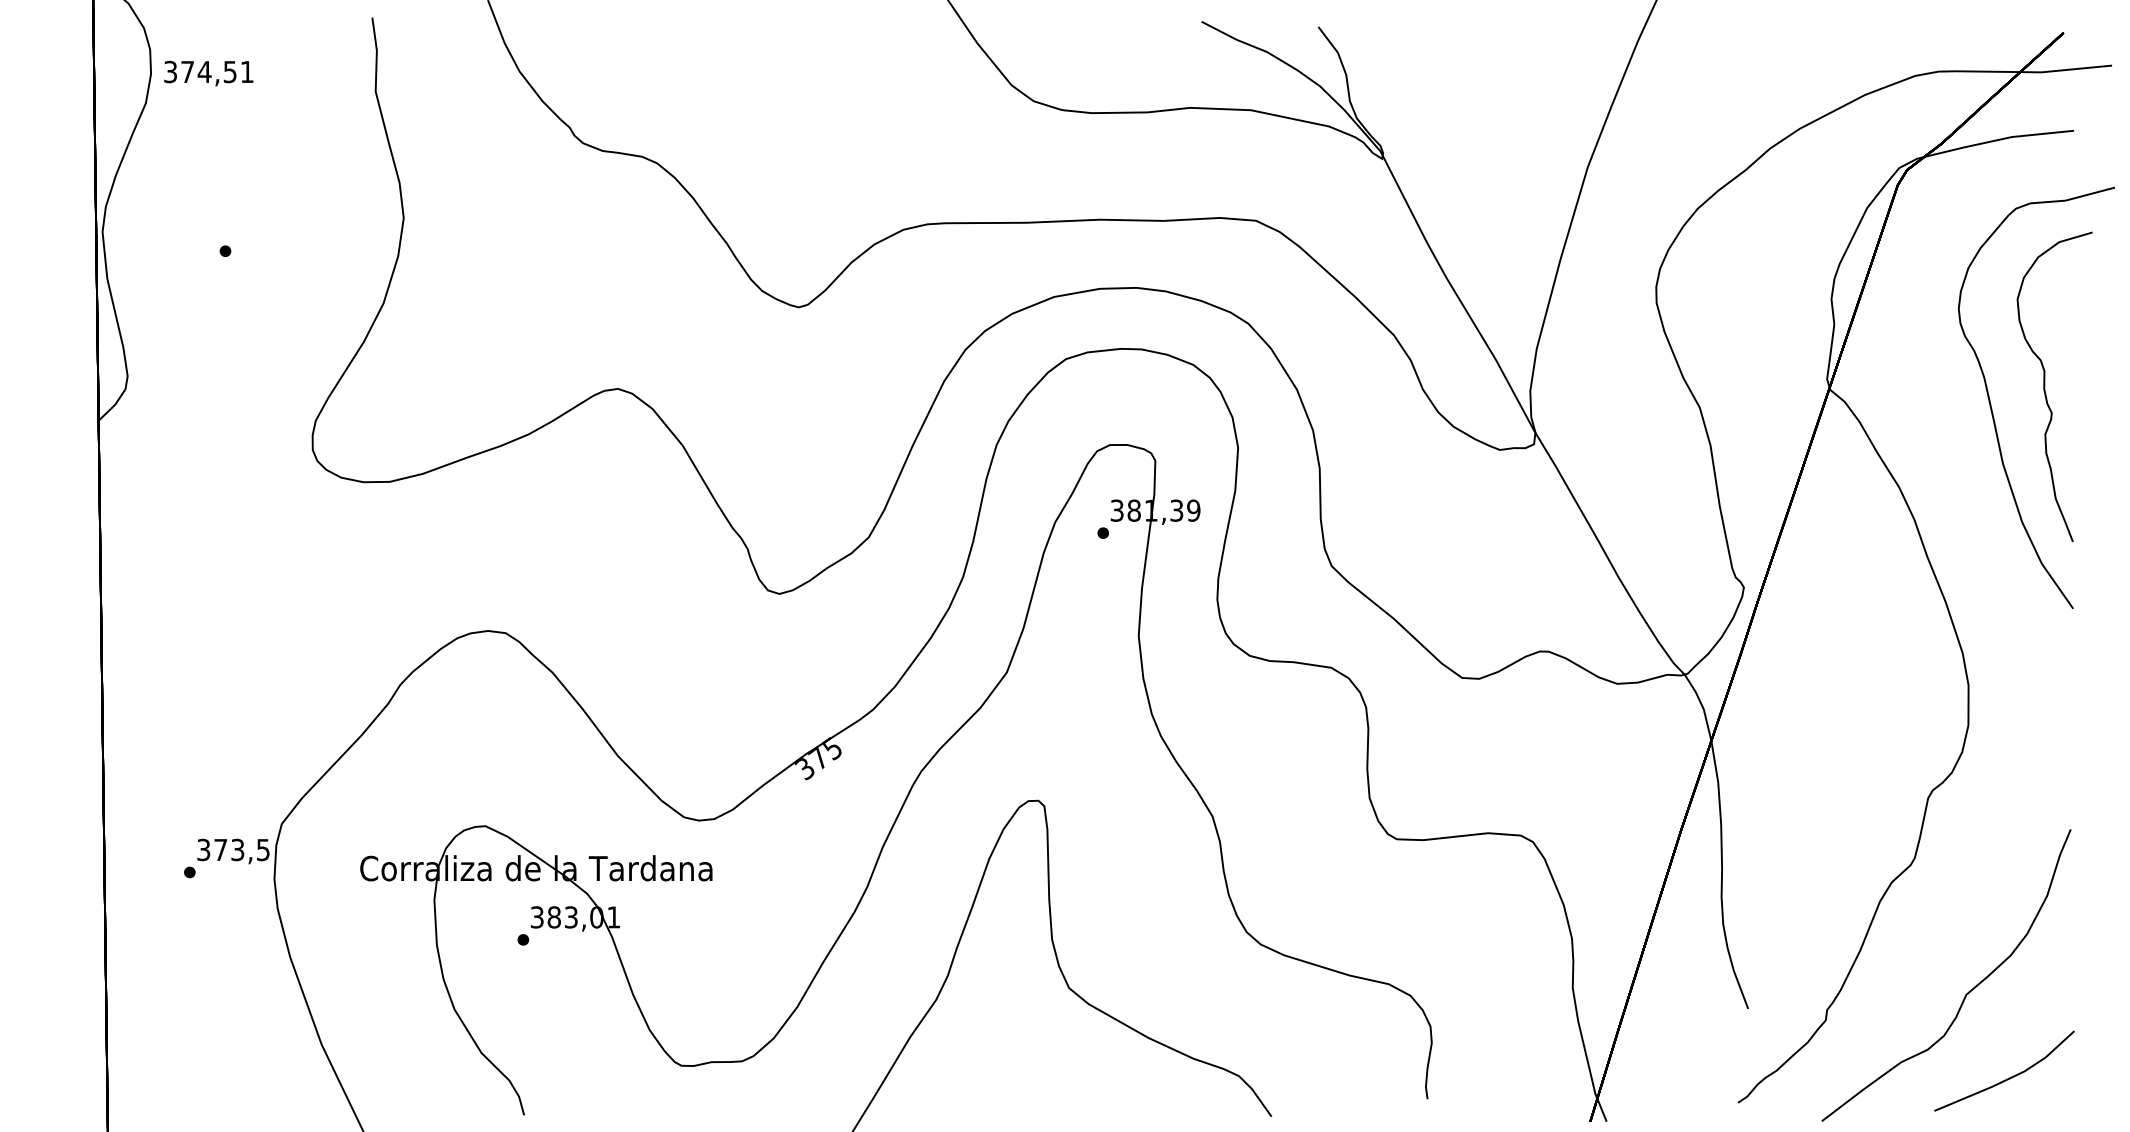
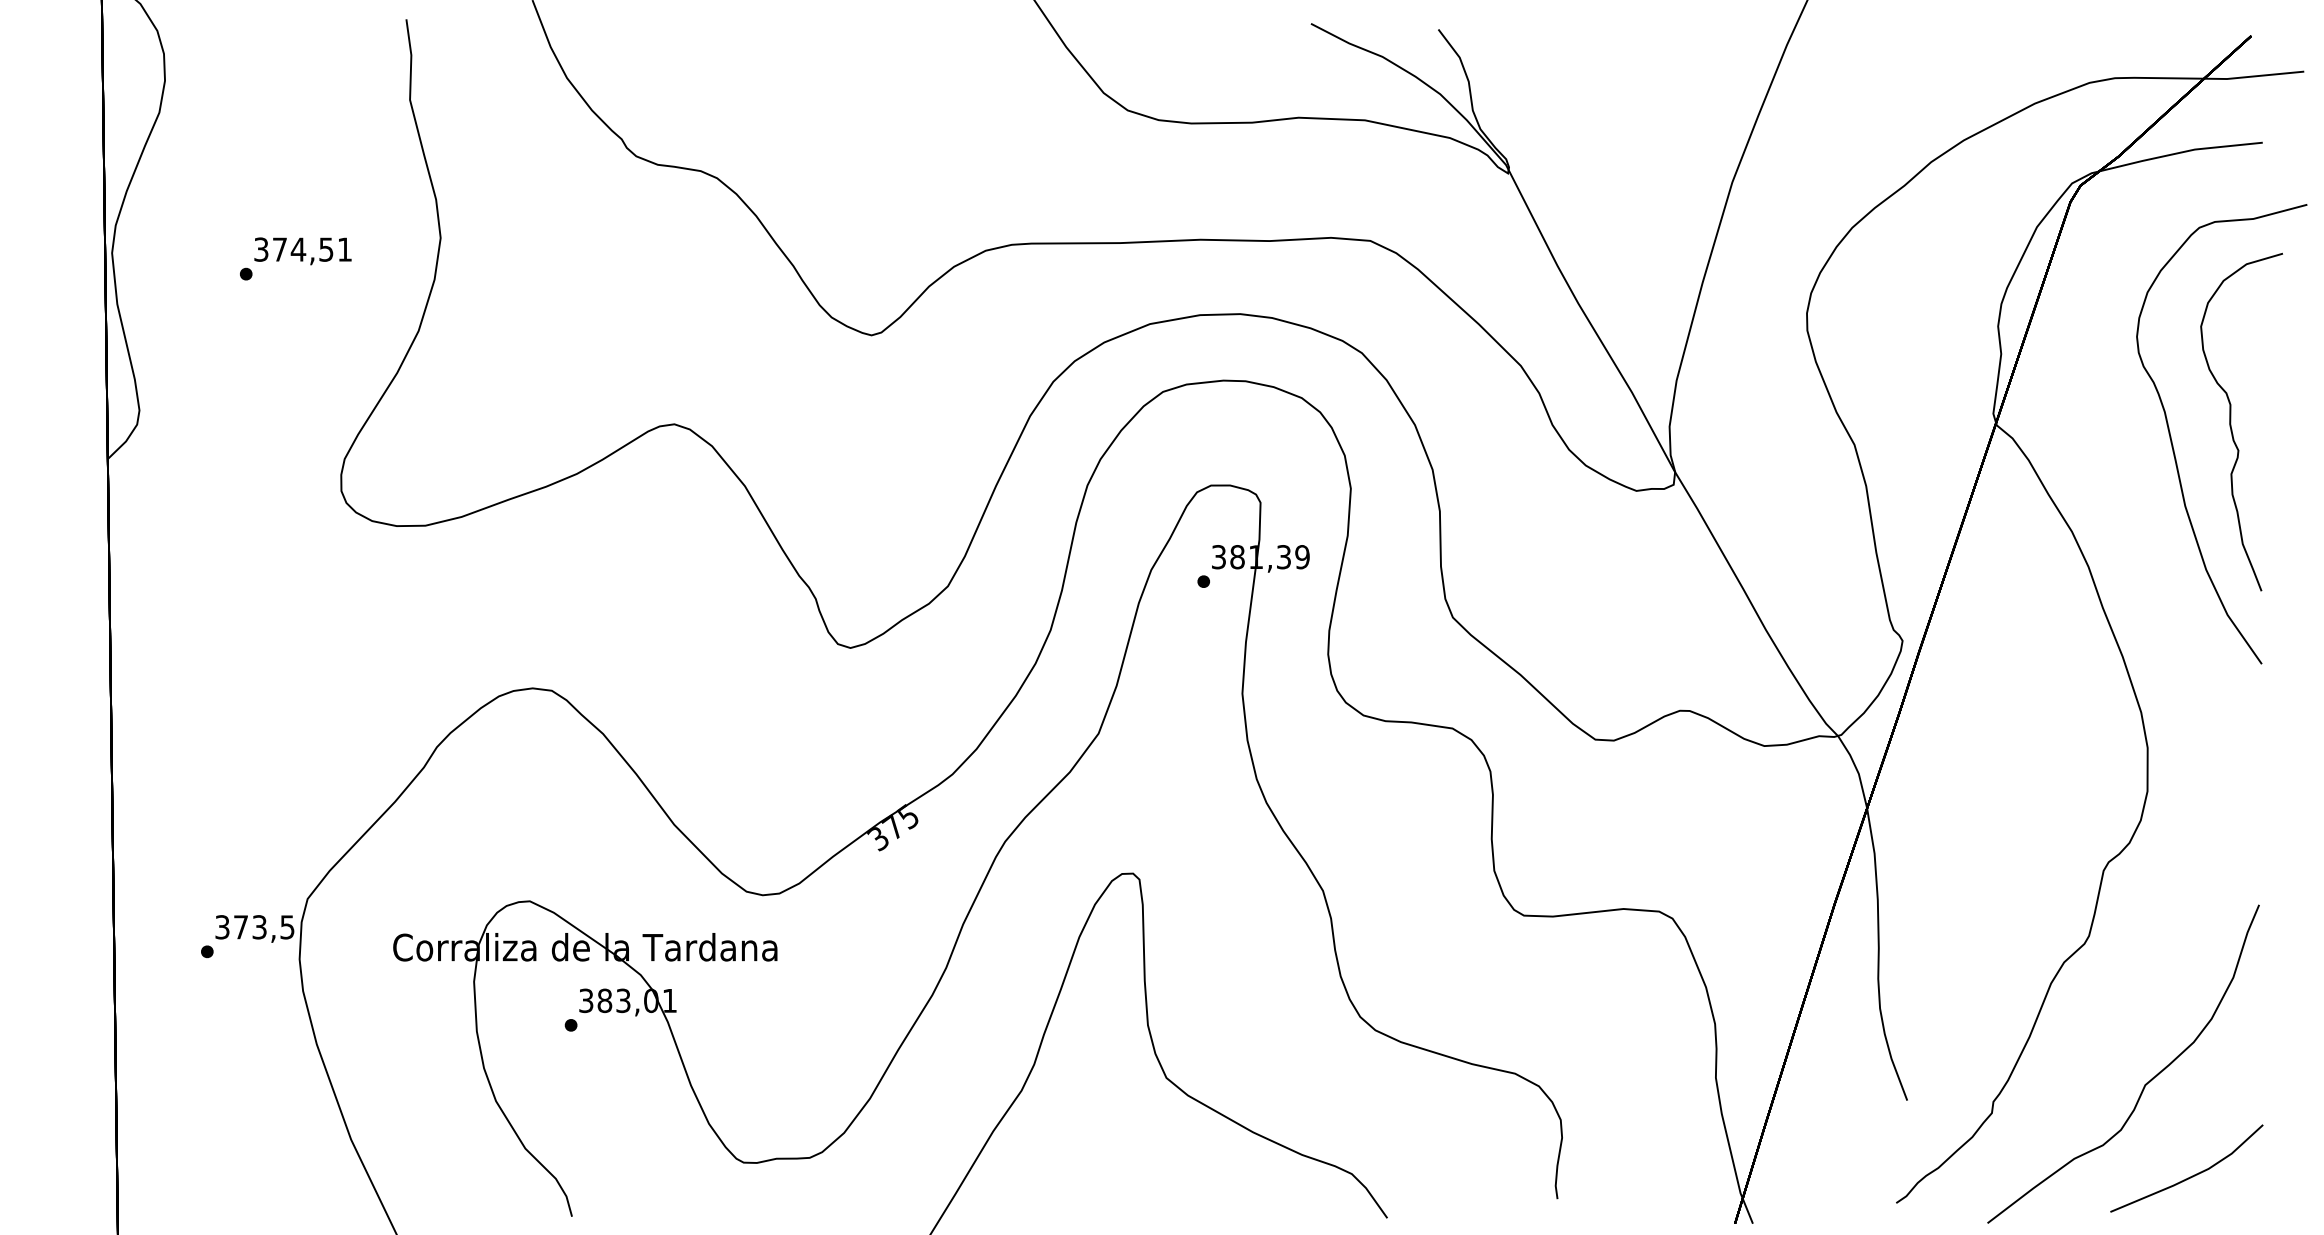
text: (208, 73) -> (302, 251), moved

